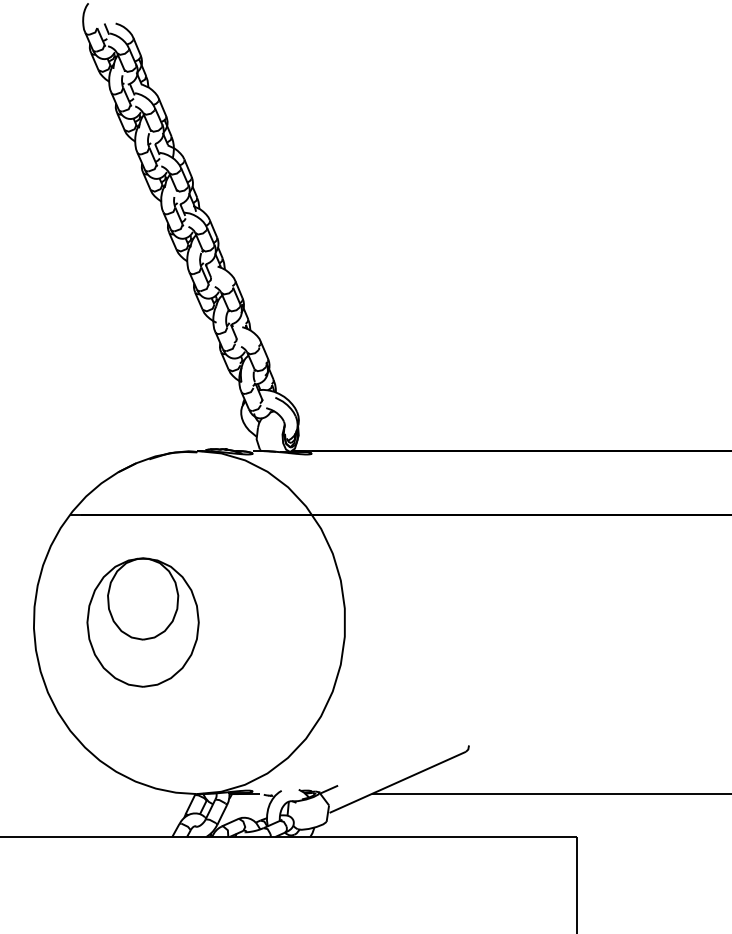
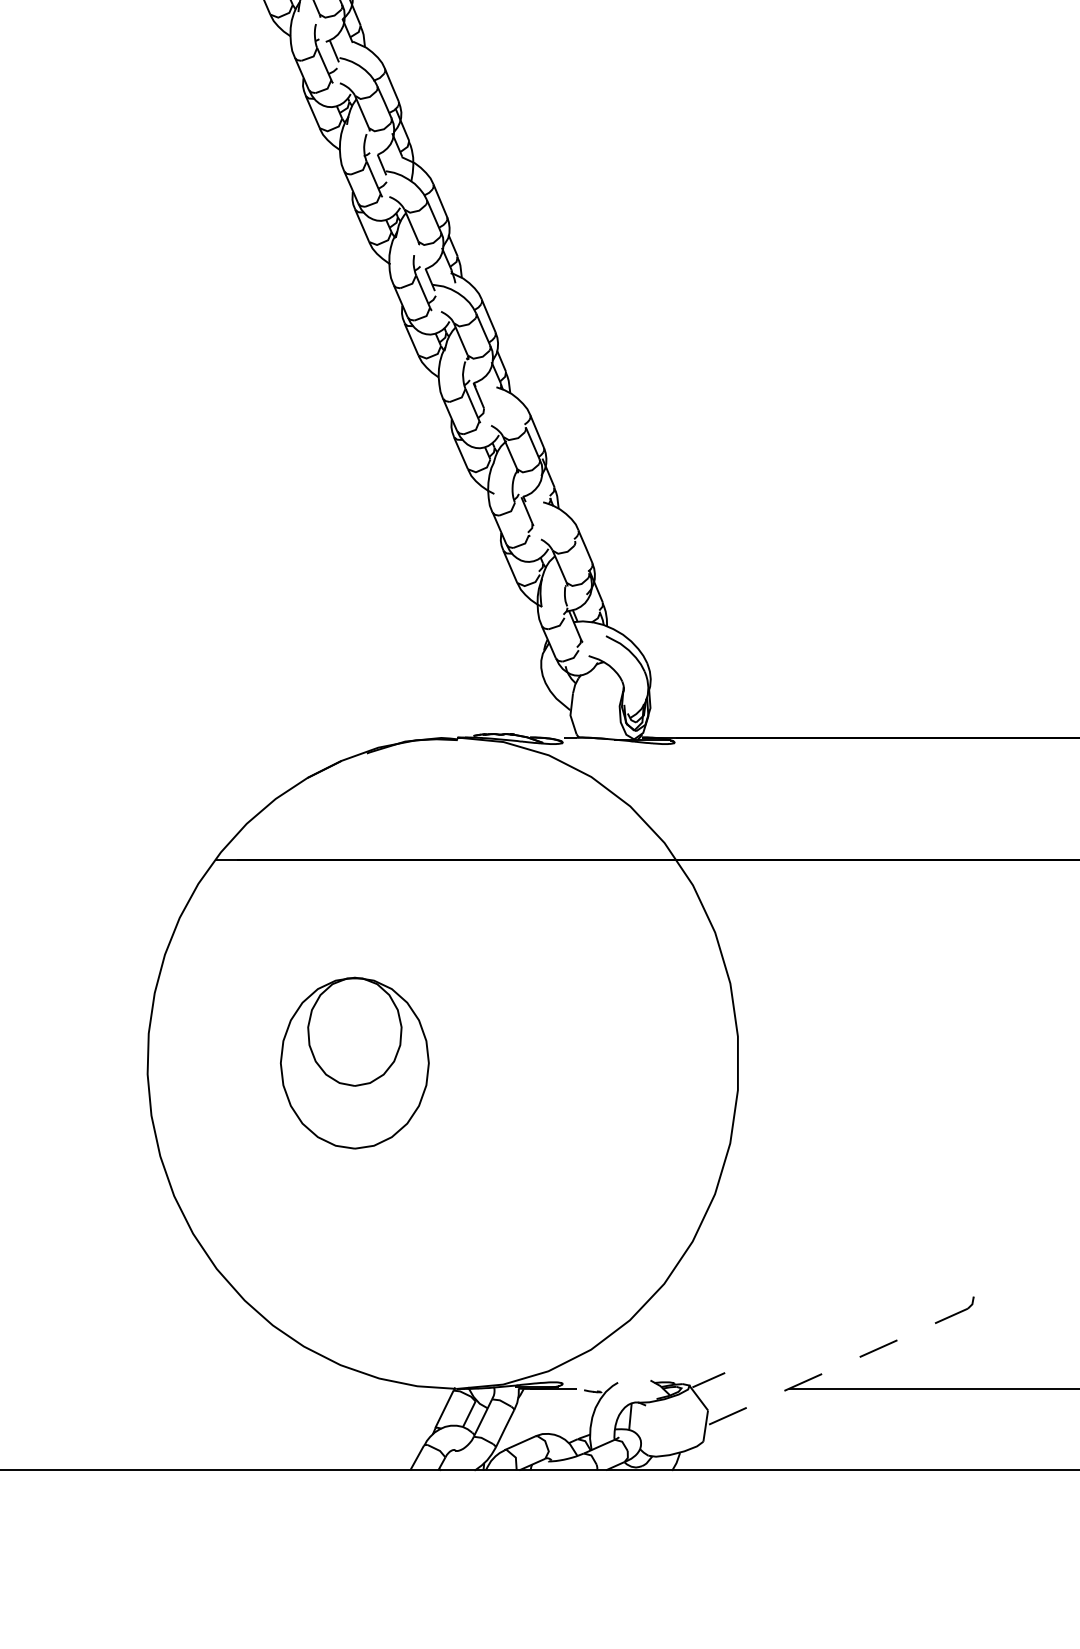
part: (142, 622) -> (353, 1063), size x0.7
line: (397, 782) -> (837, 1366), solid -> dashed

